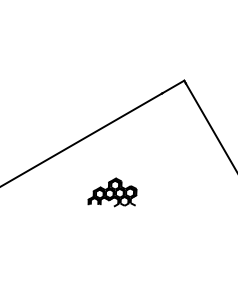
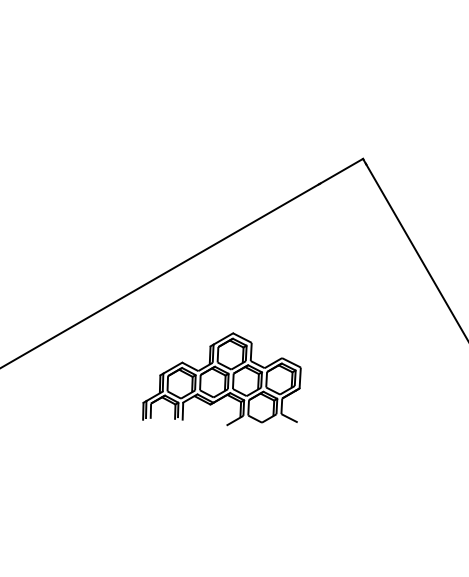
part: (112, 192) -> (221, 379), size x1.67

